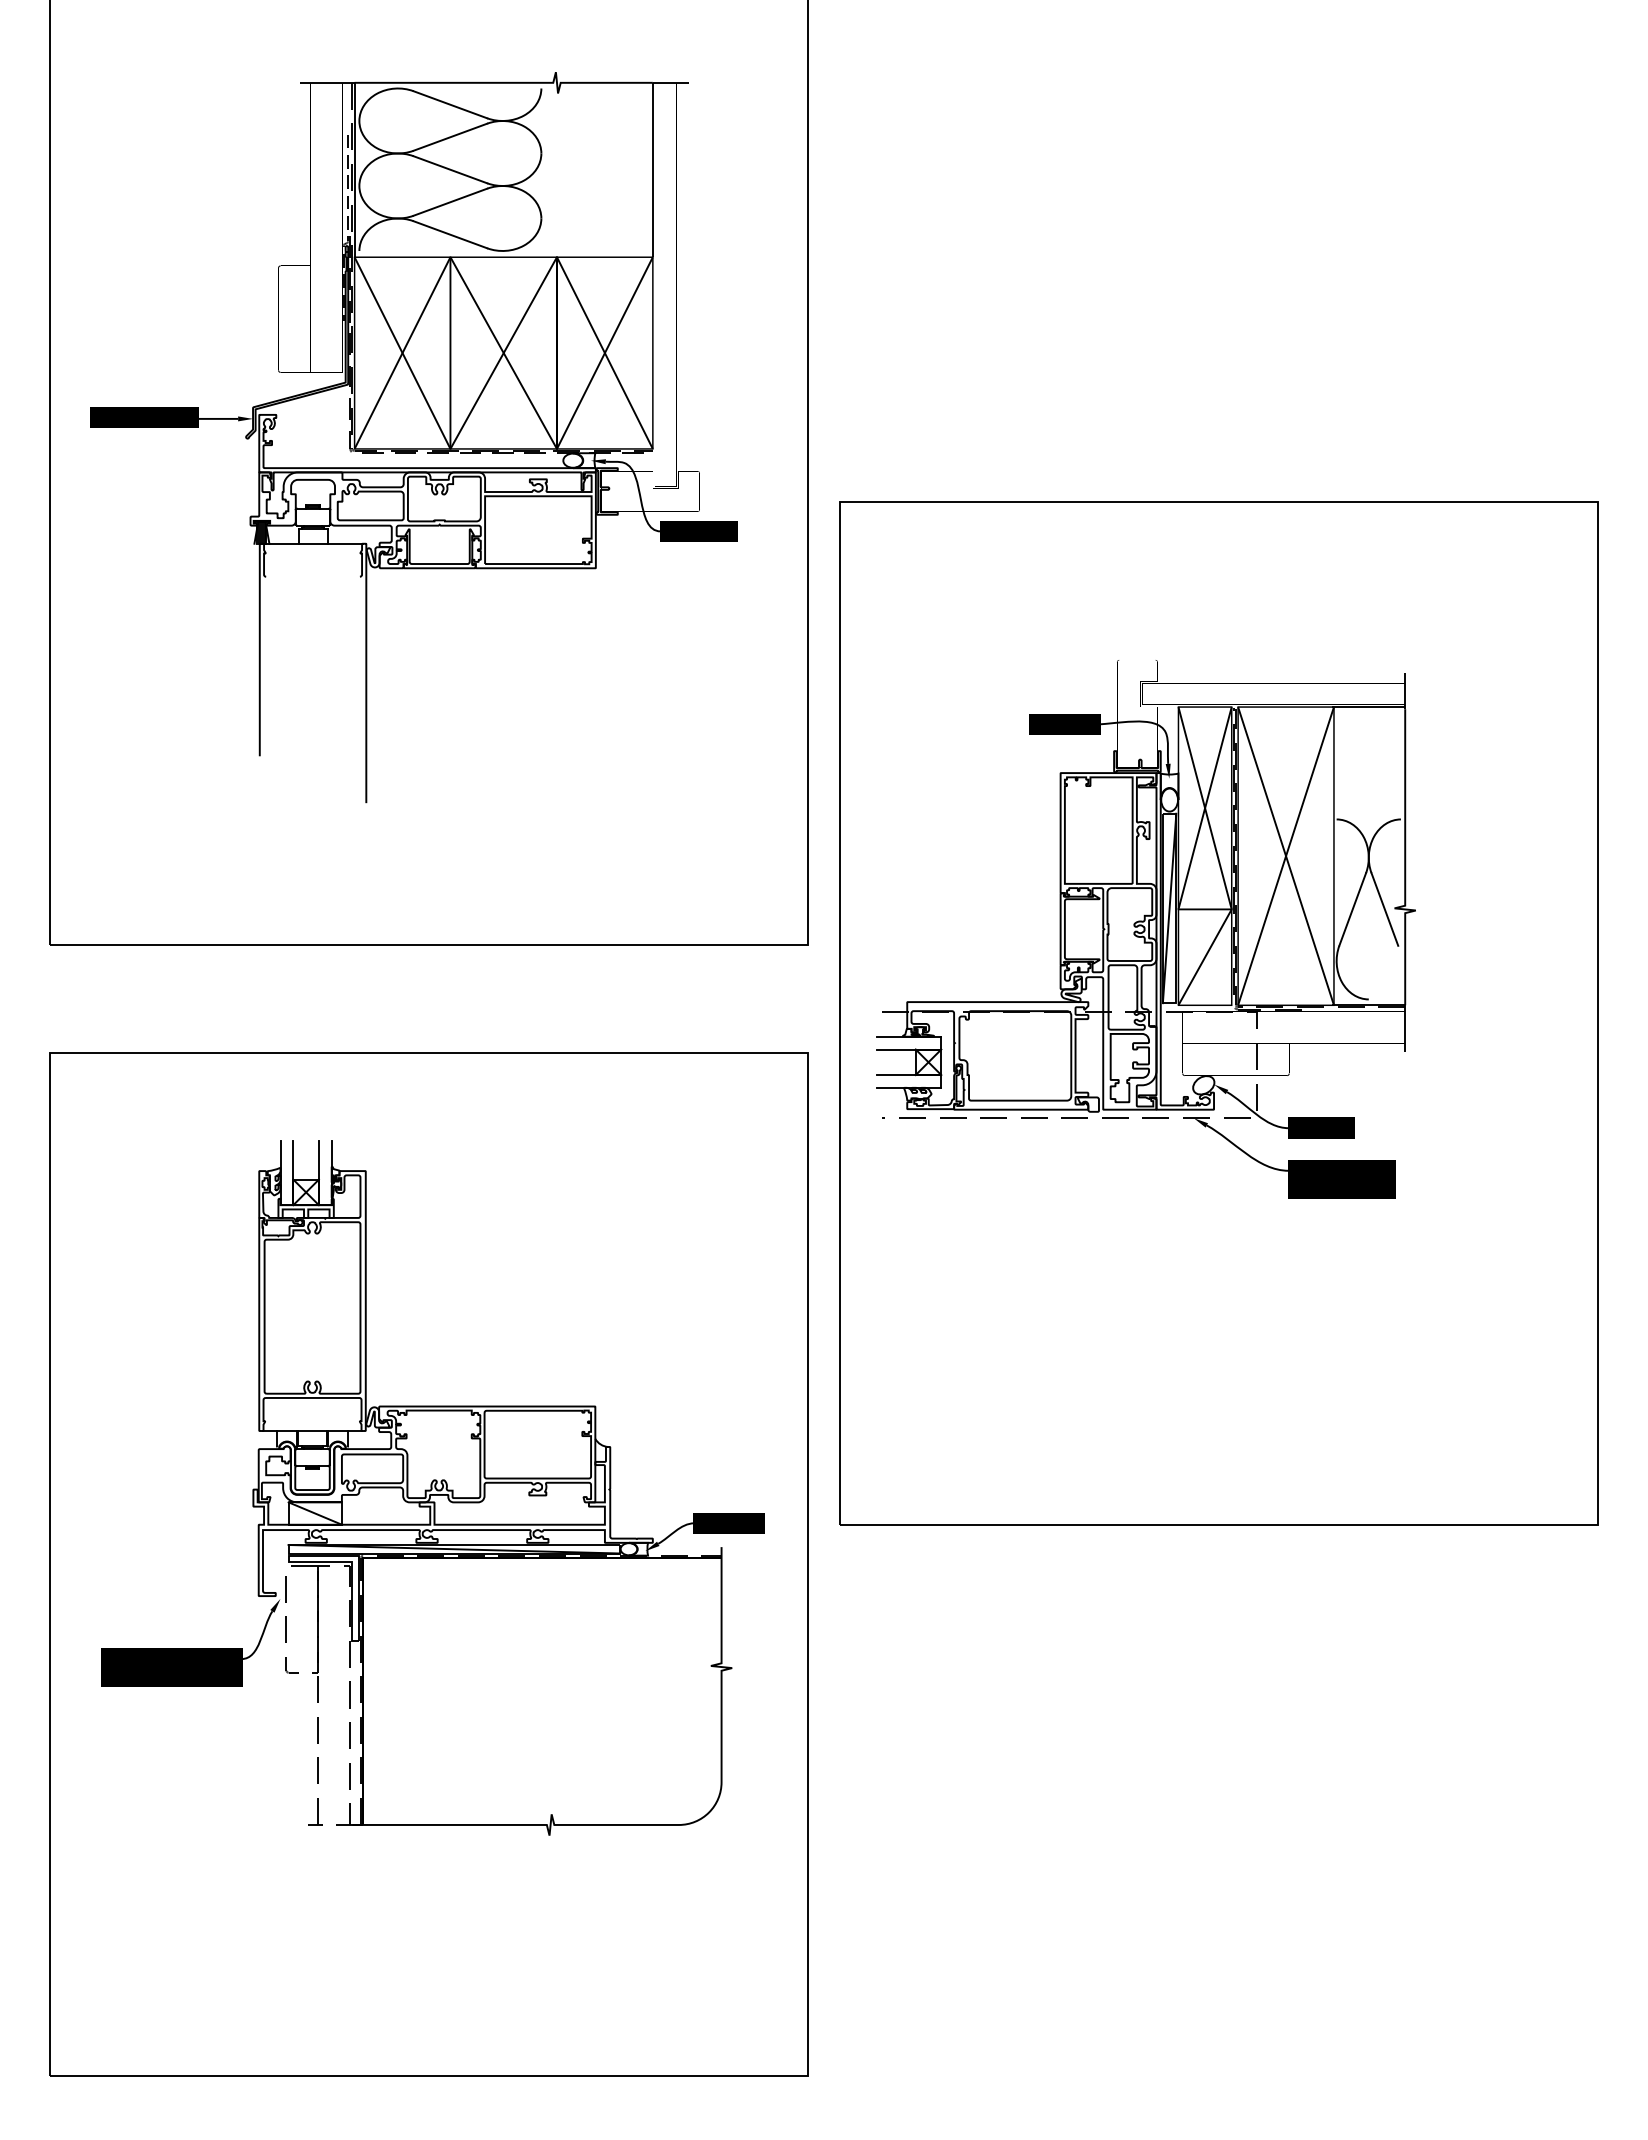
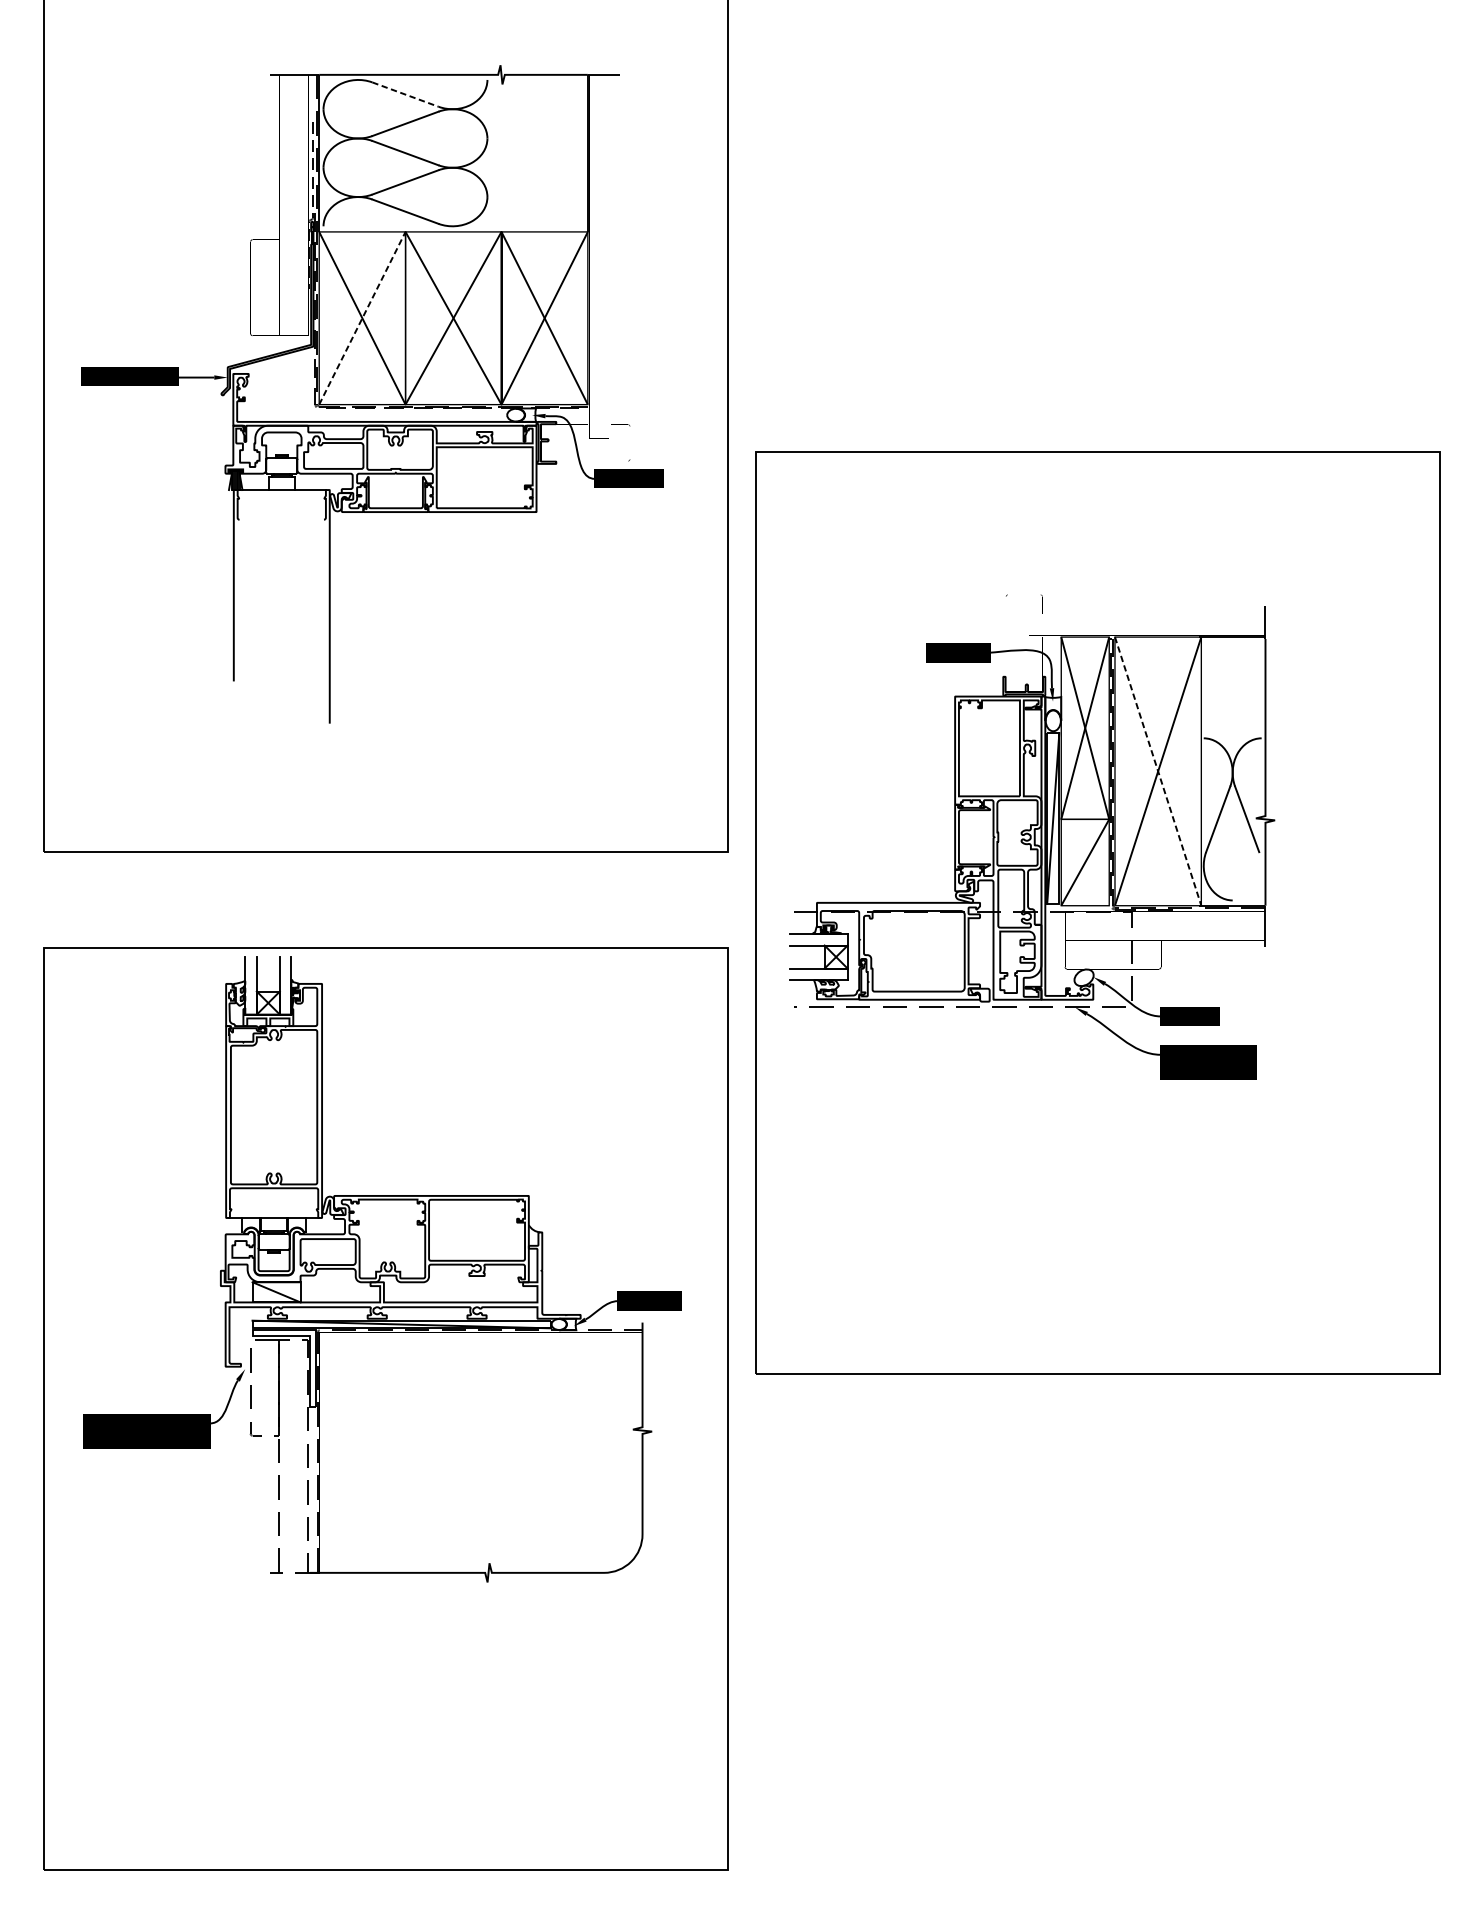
line: (450, 104) -> (405, 94), solid -> dashed
line: (402, 352) -> (362, 317), solid -> dashed
line: (1286, 856) -> (1158, 771), solid -> dashed
part: (432, 1487) -> (382, 1268), moved

